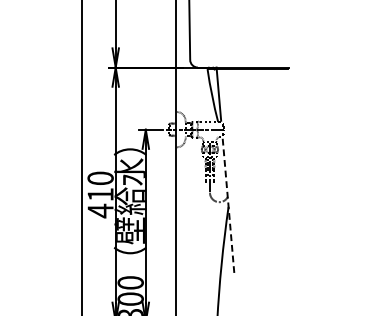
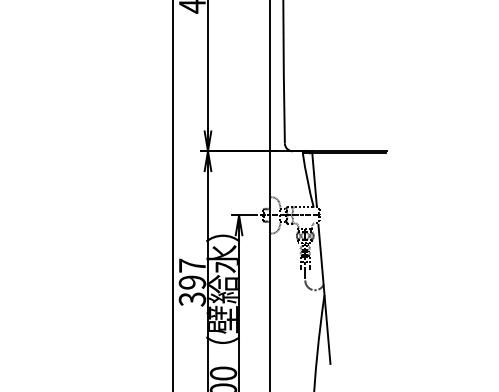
text: (100, 194) -> (192, 282), 410 -> 397
line: (228, 206) -> (324, 294), dashed -> solid

